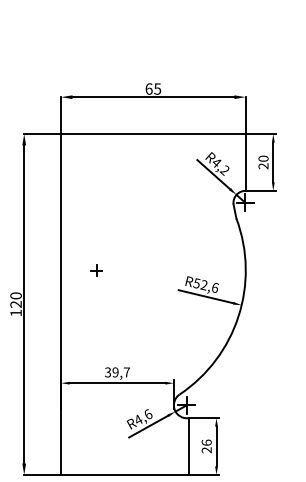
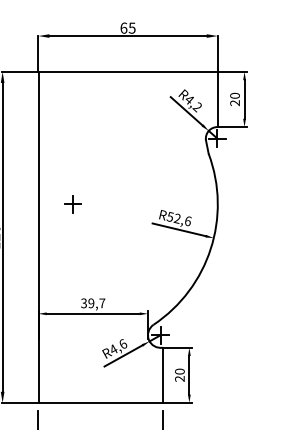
part: (96, 270) -> (72, 204), size x1.67
text: (206, 442) -> (179, 371), 26 -> 20

